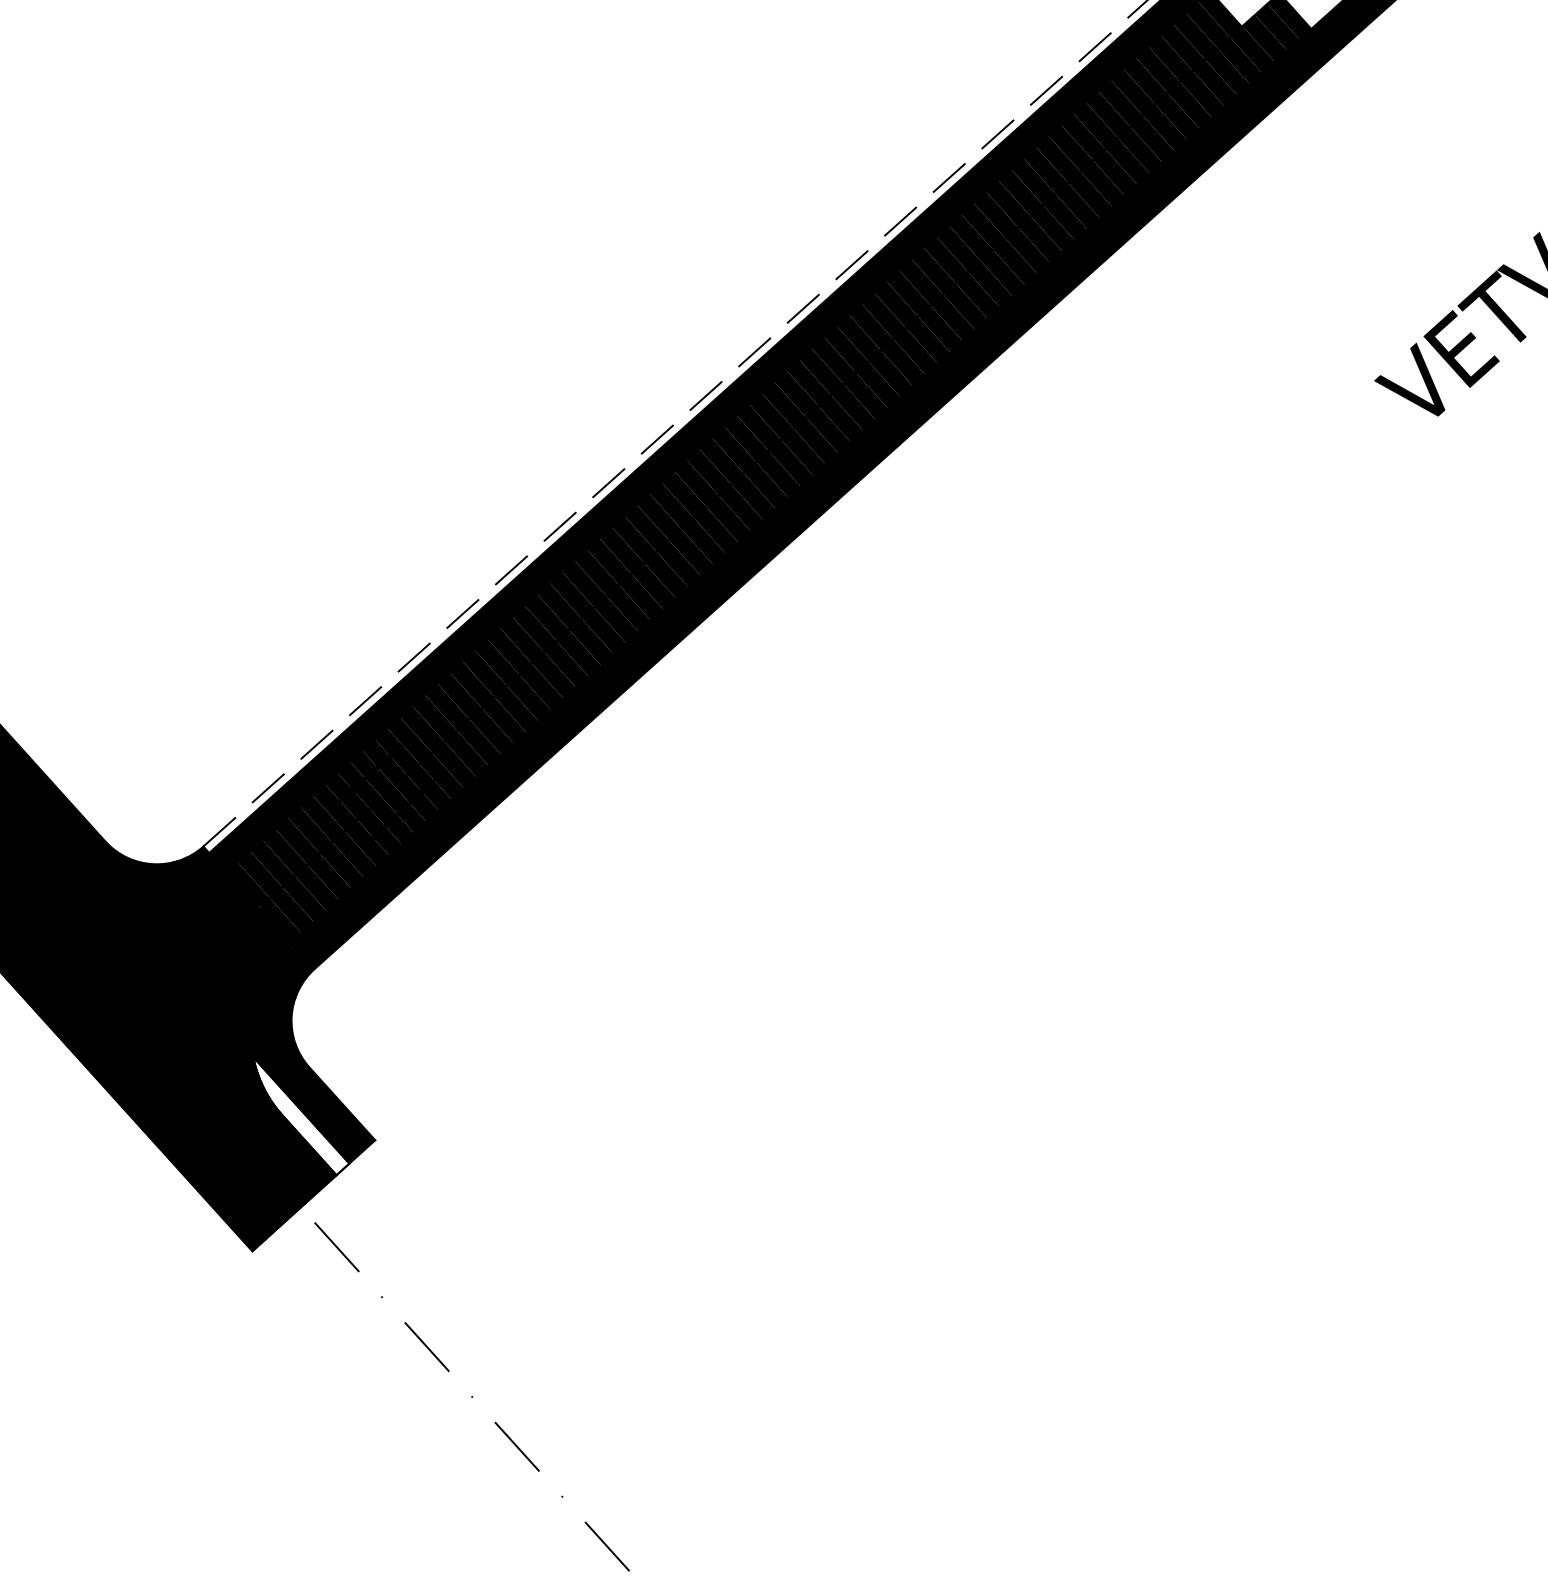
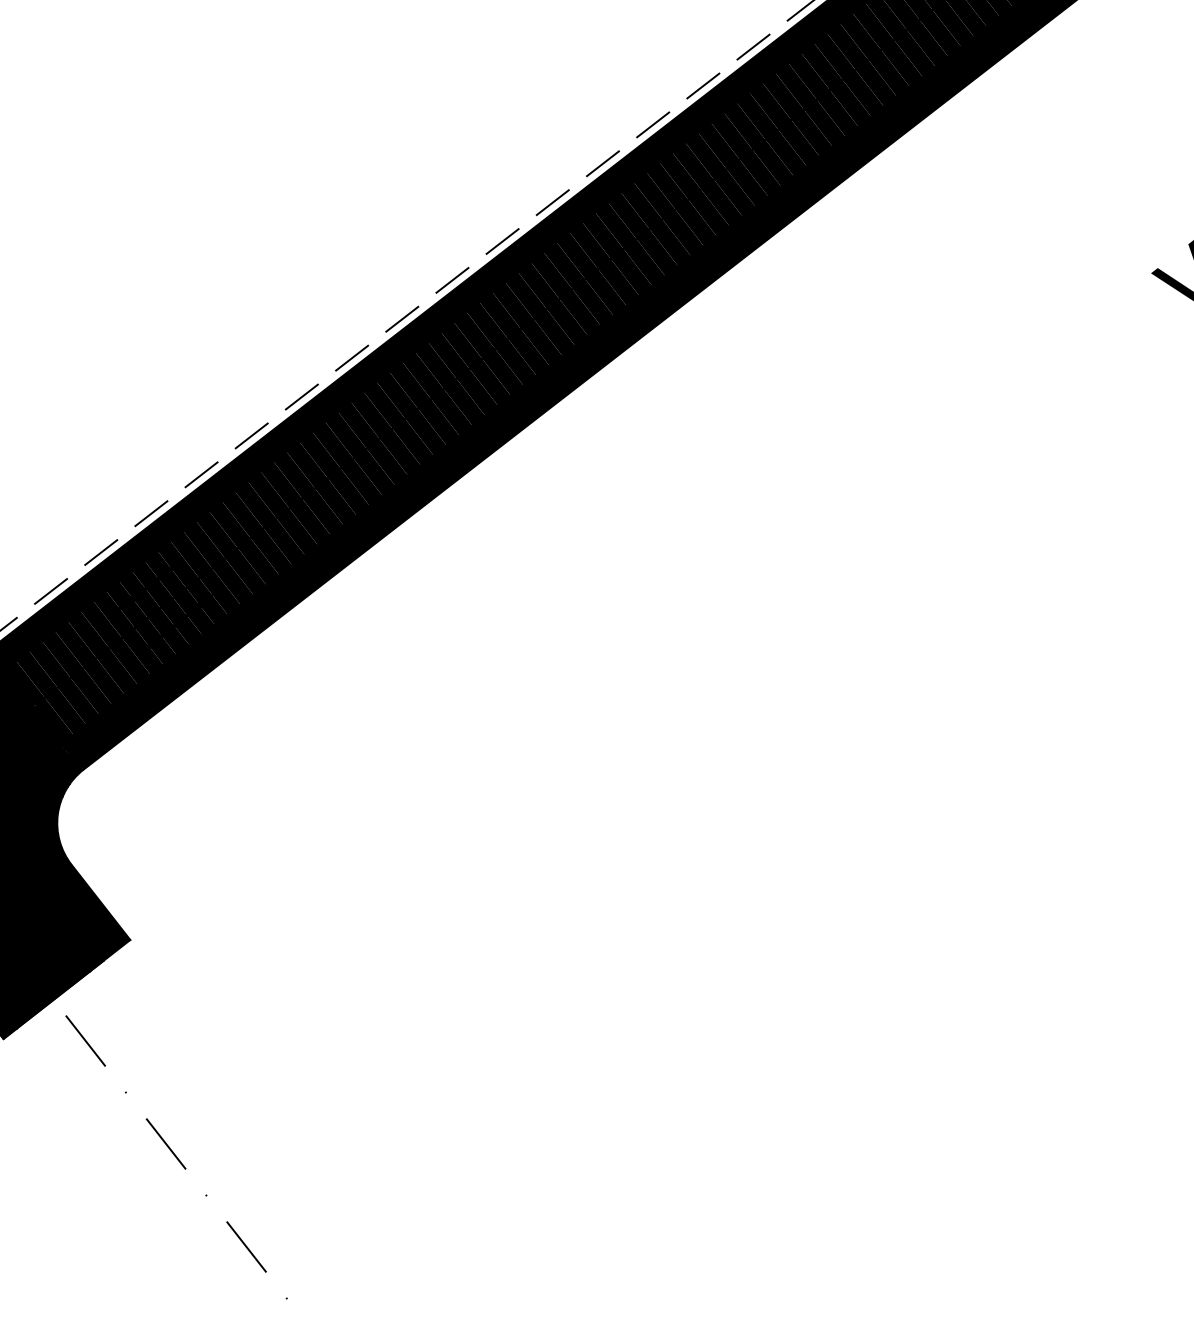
fill: (301, 1116) -> (60, 911), added

